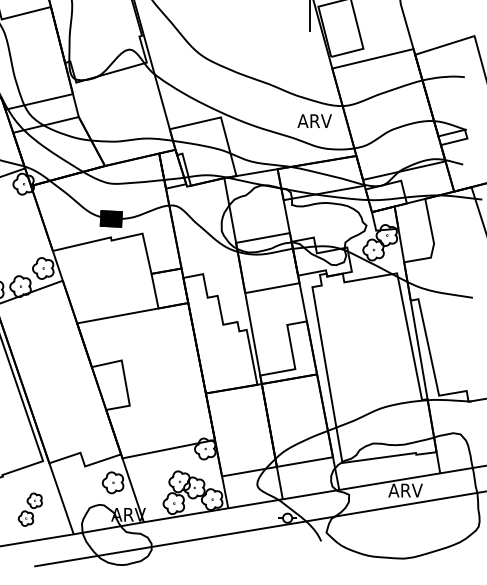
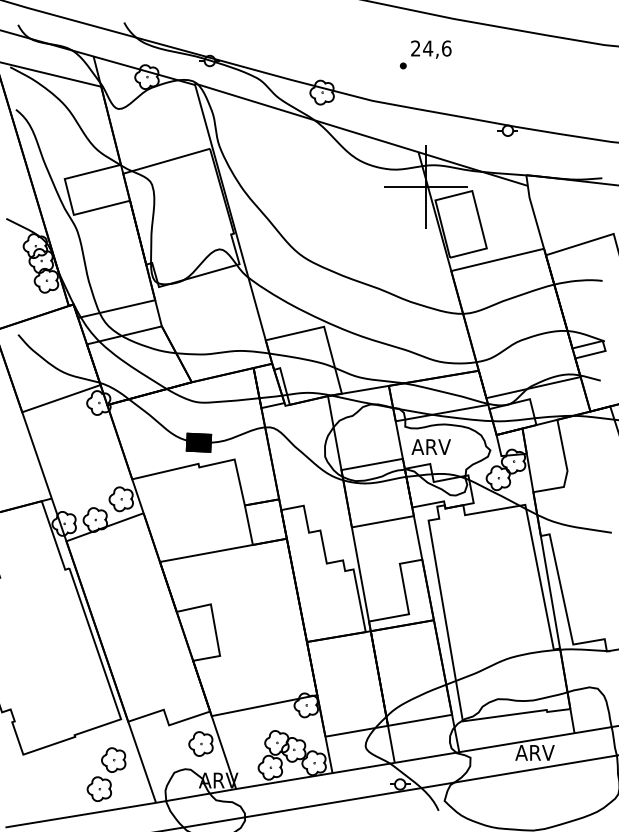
text: (314, 120) -> (430, 446), moved
part: (30, 509) -> (106, 774), size x1.43

